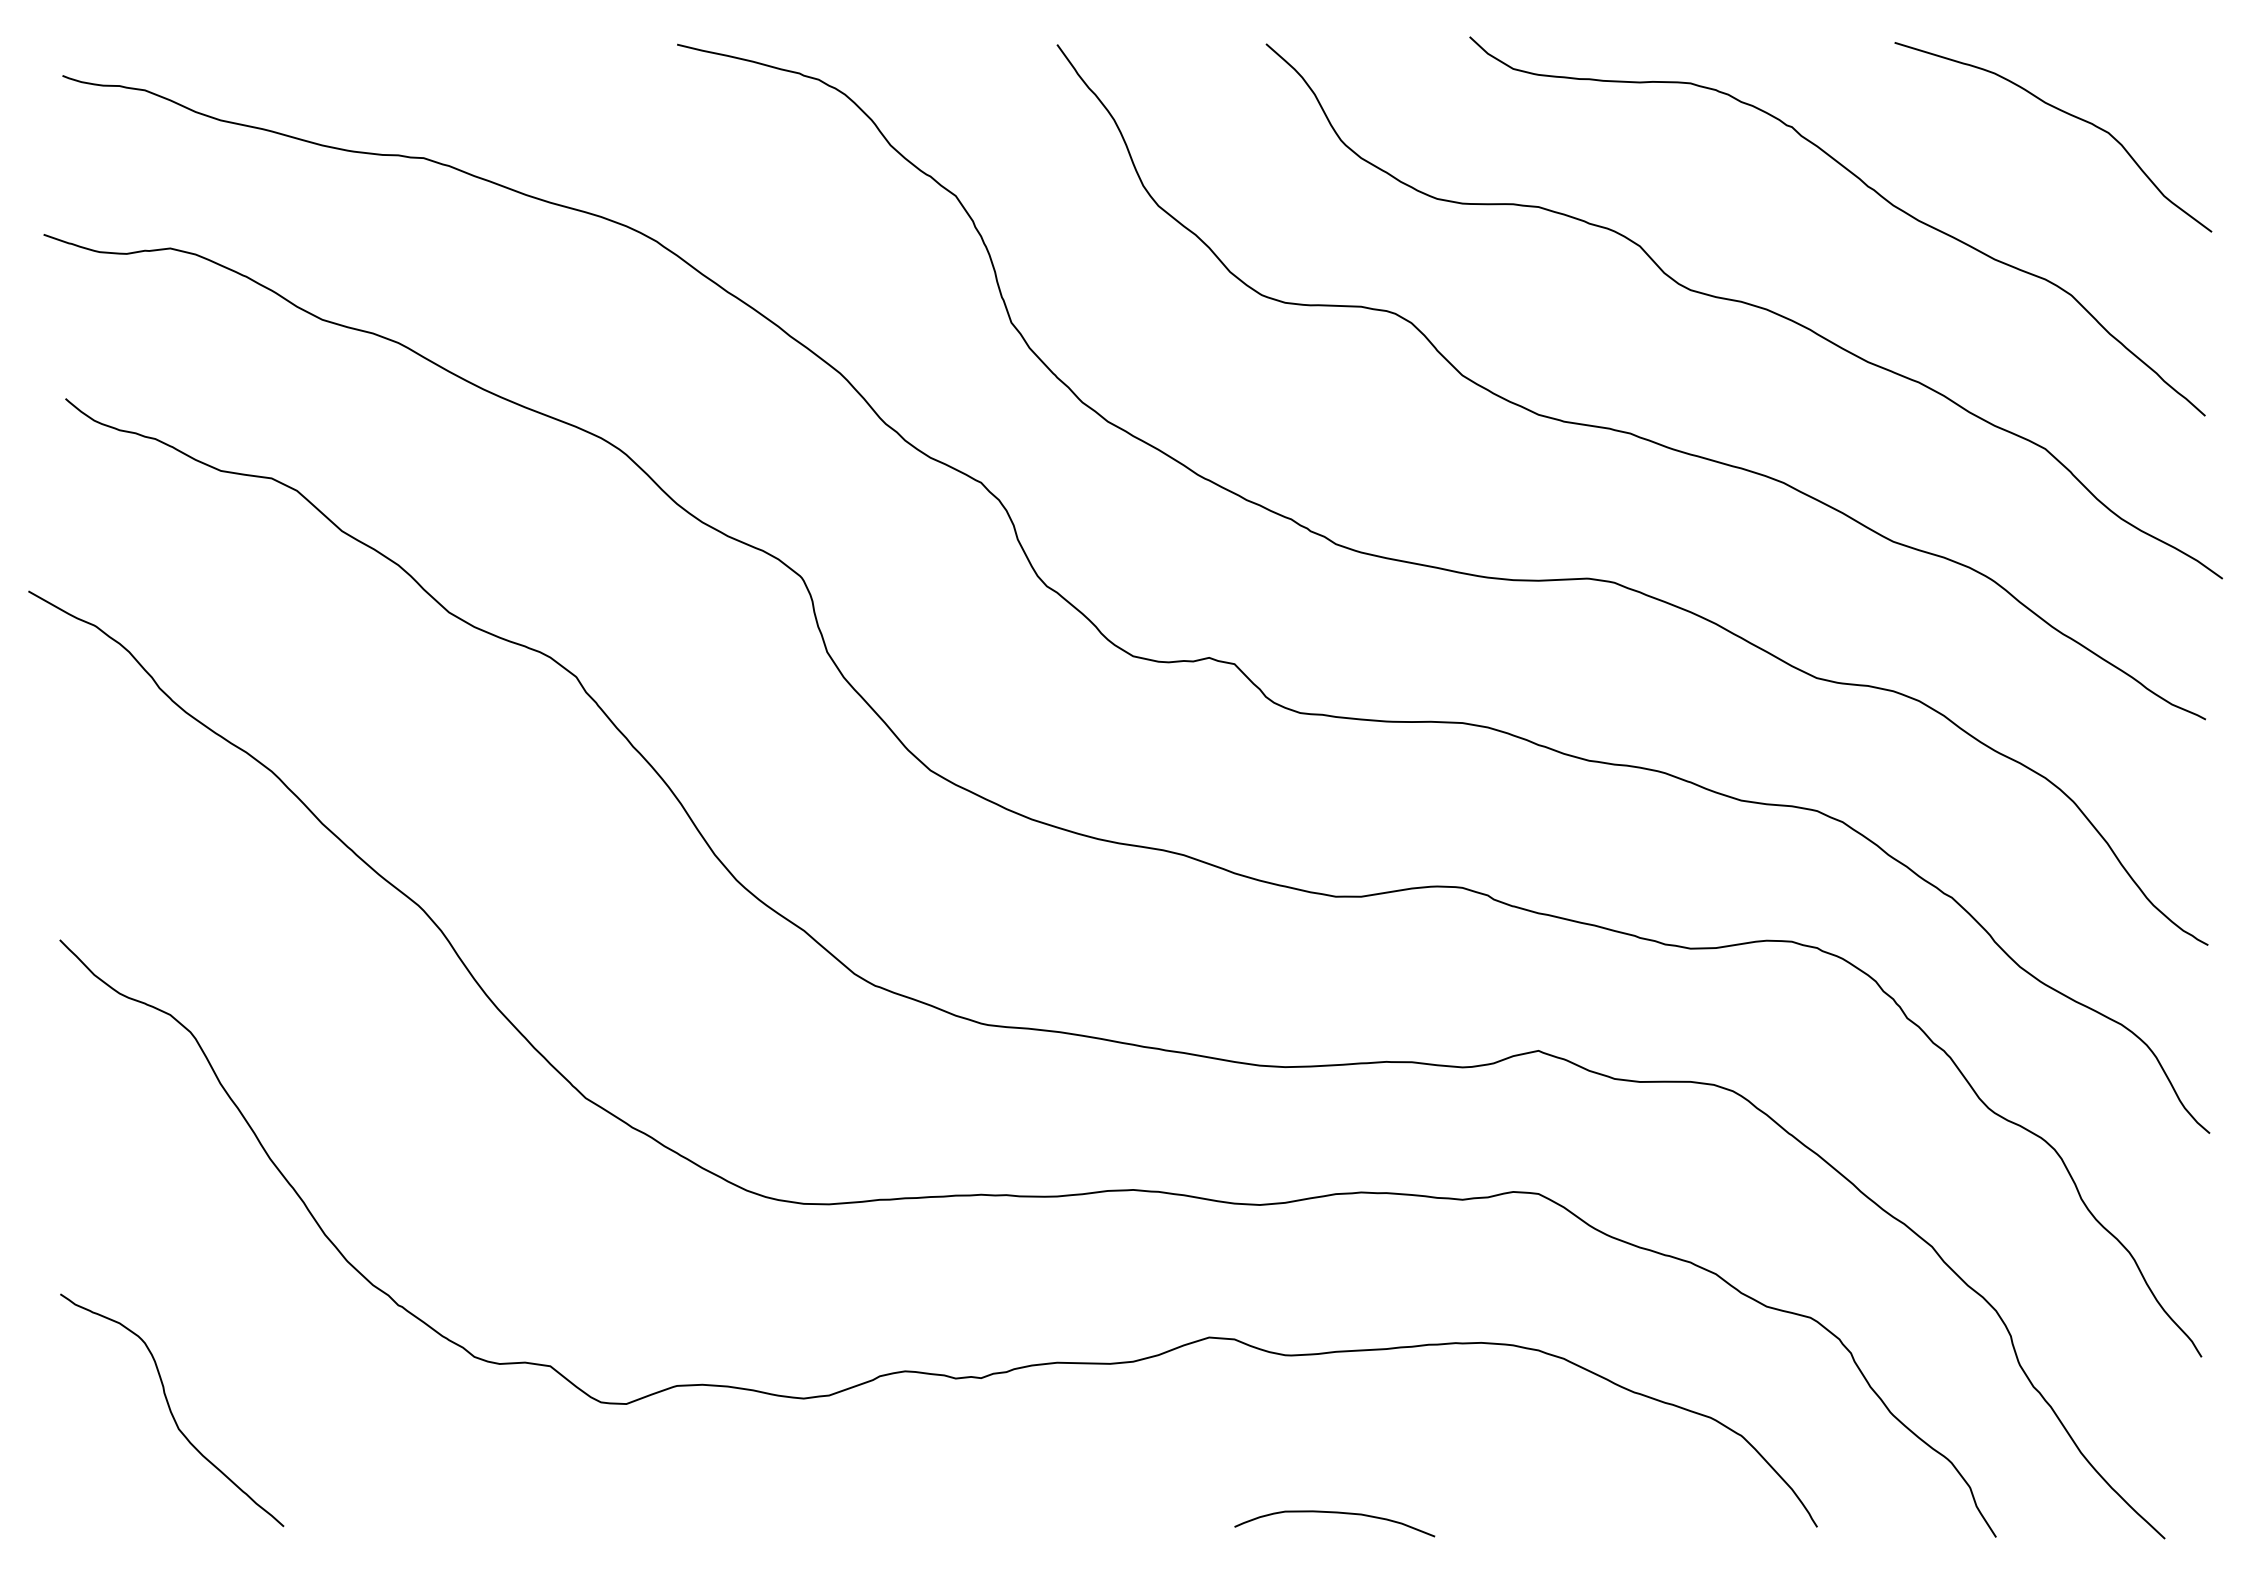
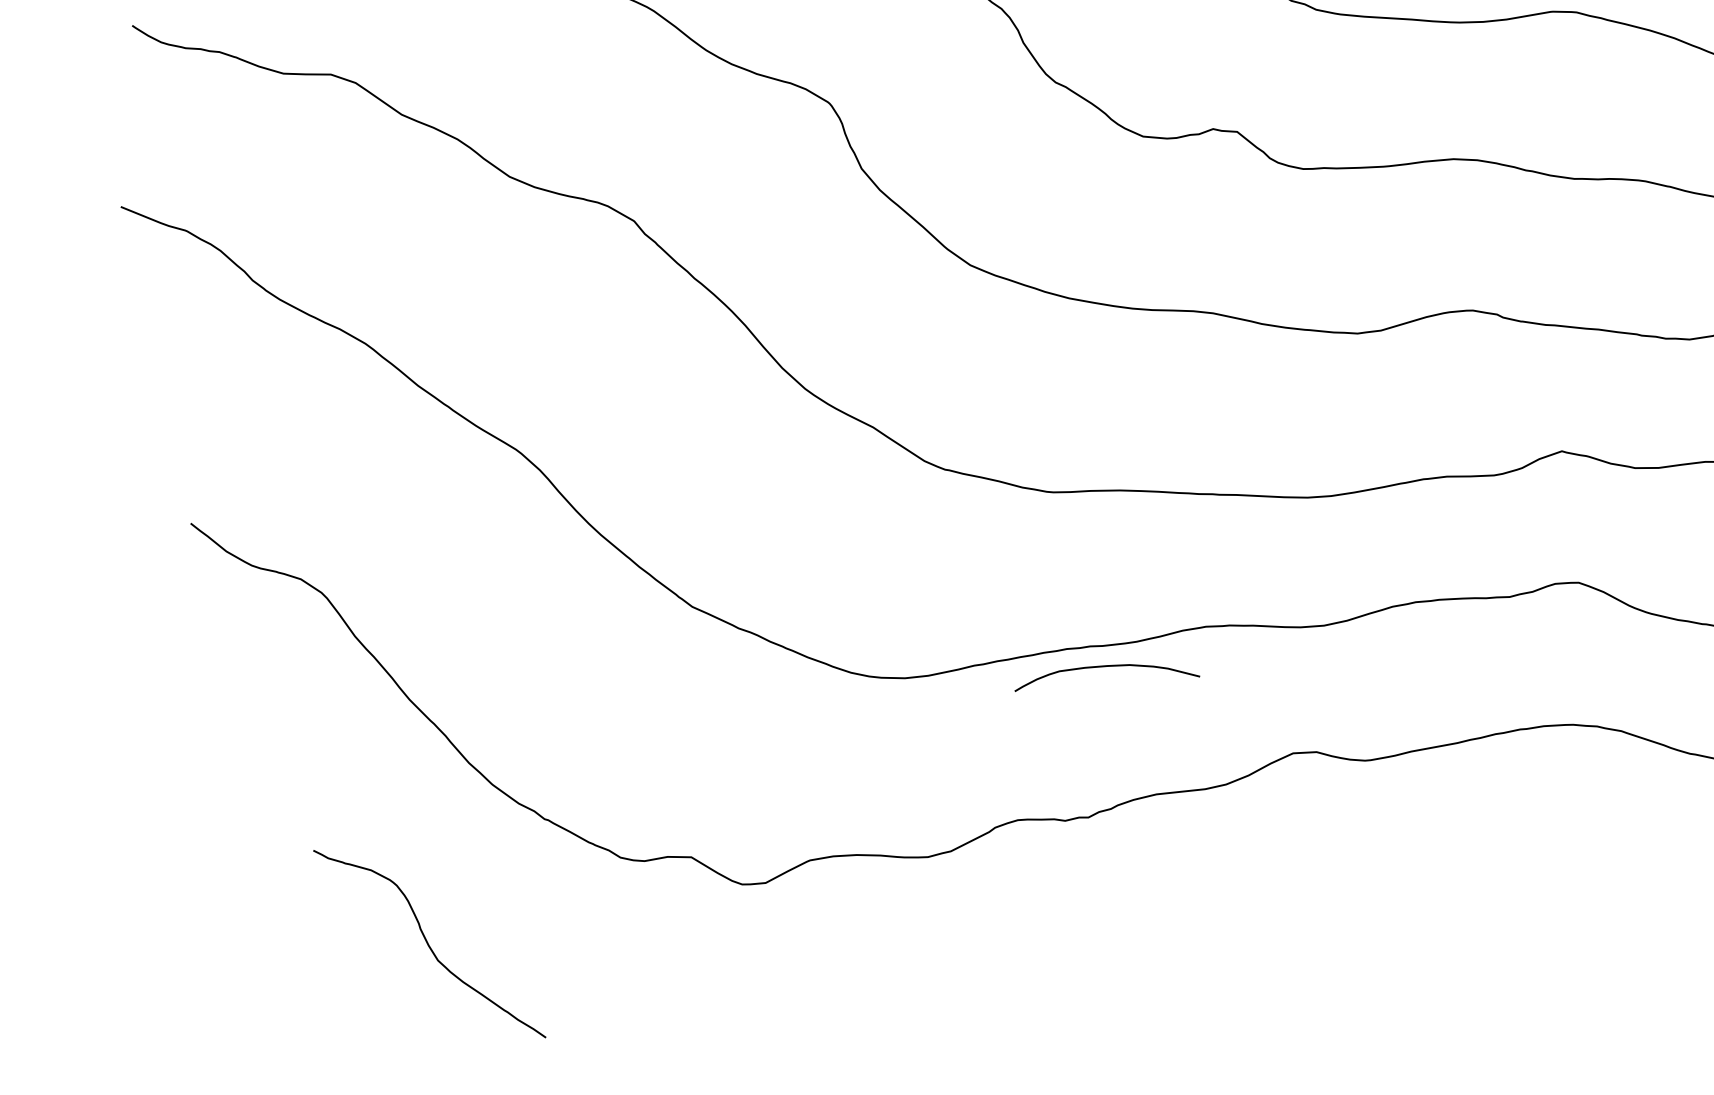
curve: (171, 1410) -> (429, 944), moved
curve: (1334, 1513) -> (1105, 667), moved

